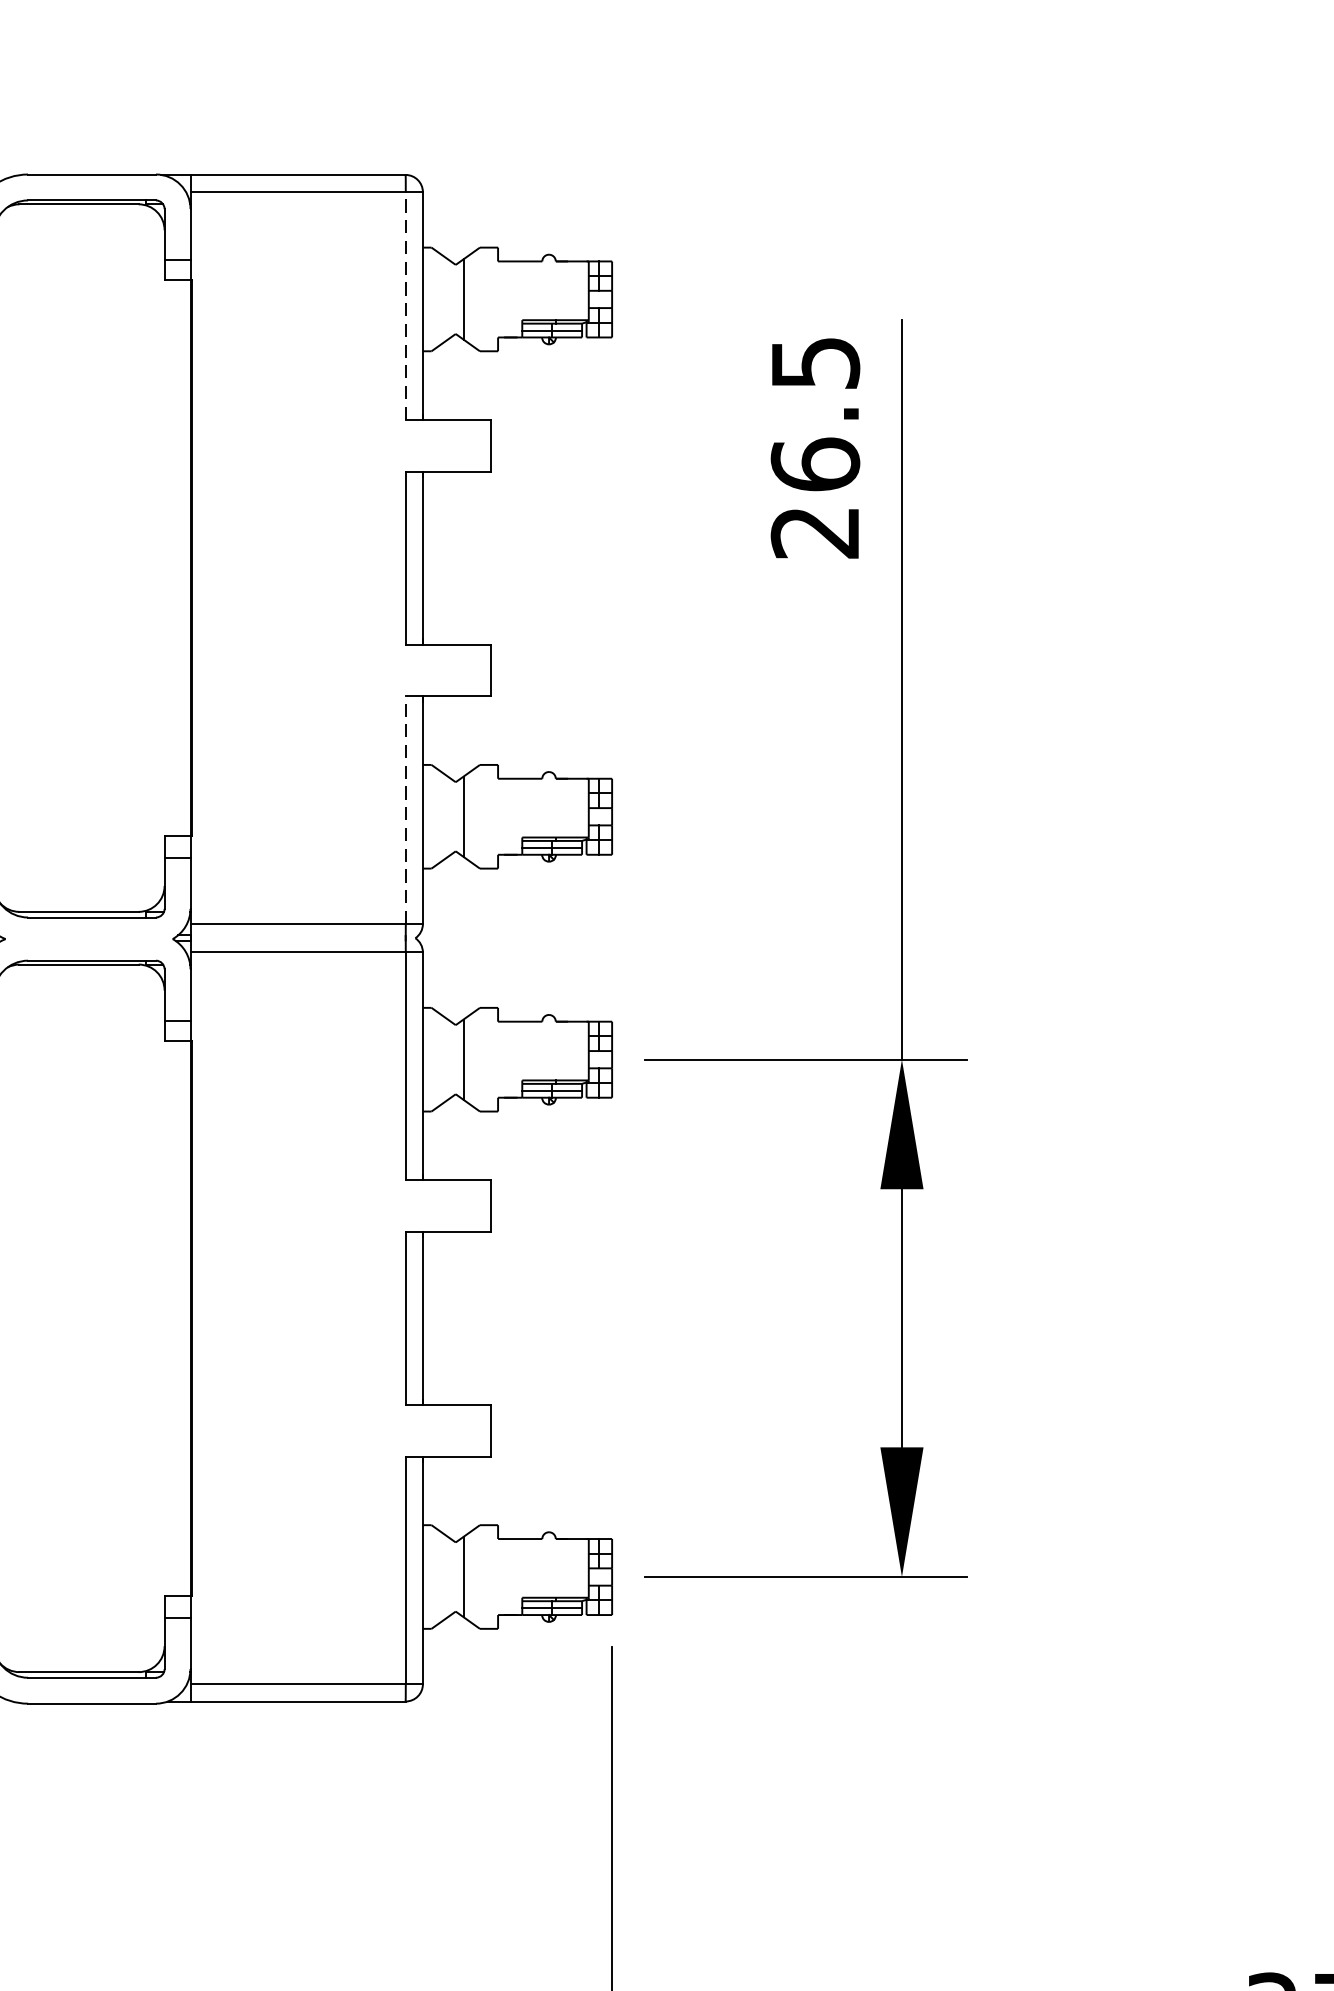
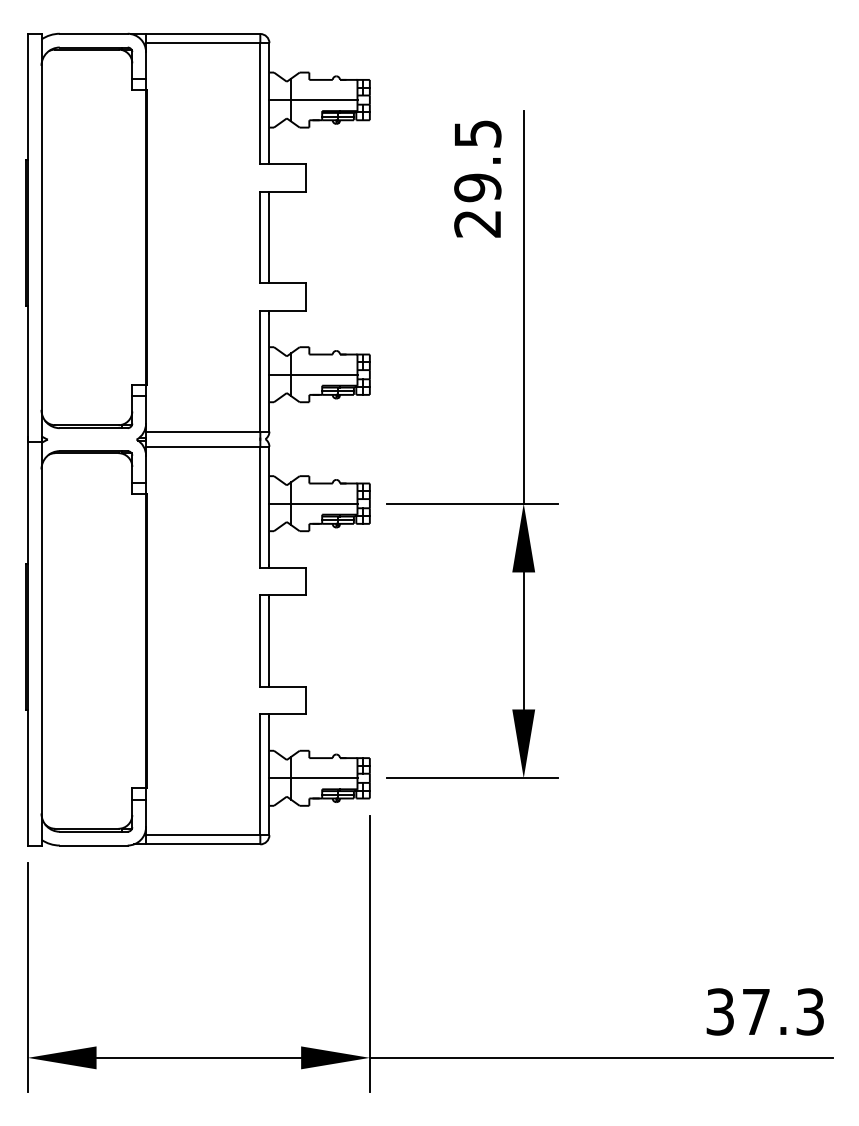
line: (505, 300) -> (313, 100), added
line: (406, 305) -> (260, 103), dashed -> solid
text: (814, 464) -> (477, 187), 26.5 -> 29.5
line: (406, 808) -> (260, 370), dashed -> solid
line: (505, 816) -> (313, 374), added
line: (505, 1059) -> (313, 503), added
line: (505, 1577) -> (313, 778), added

